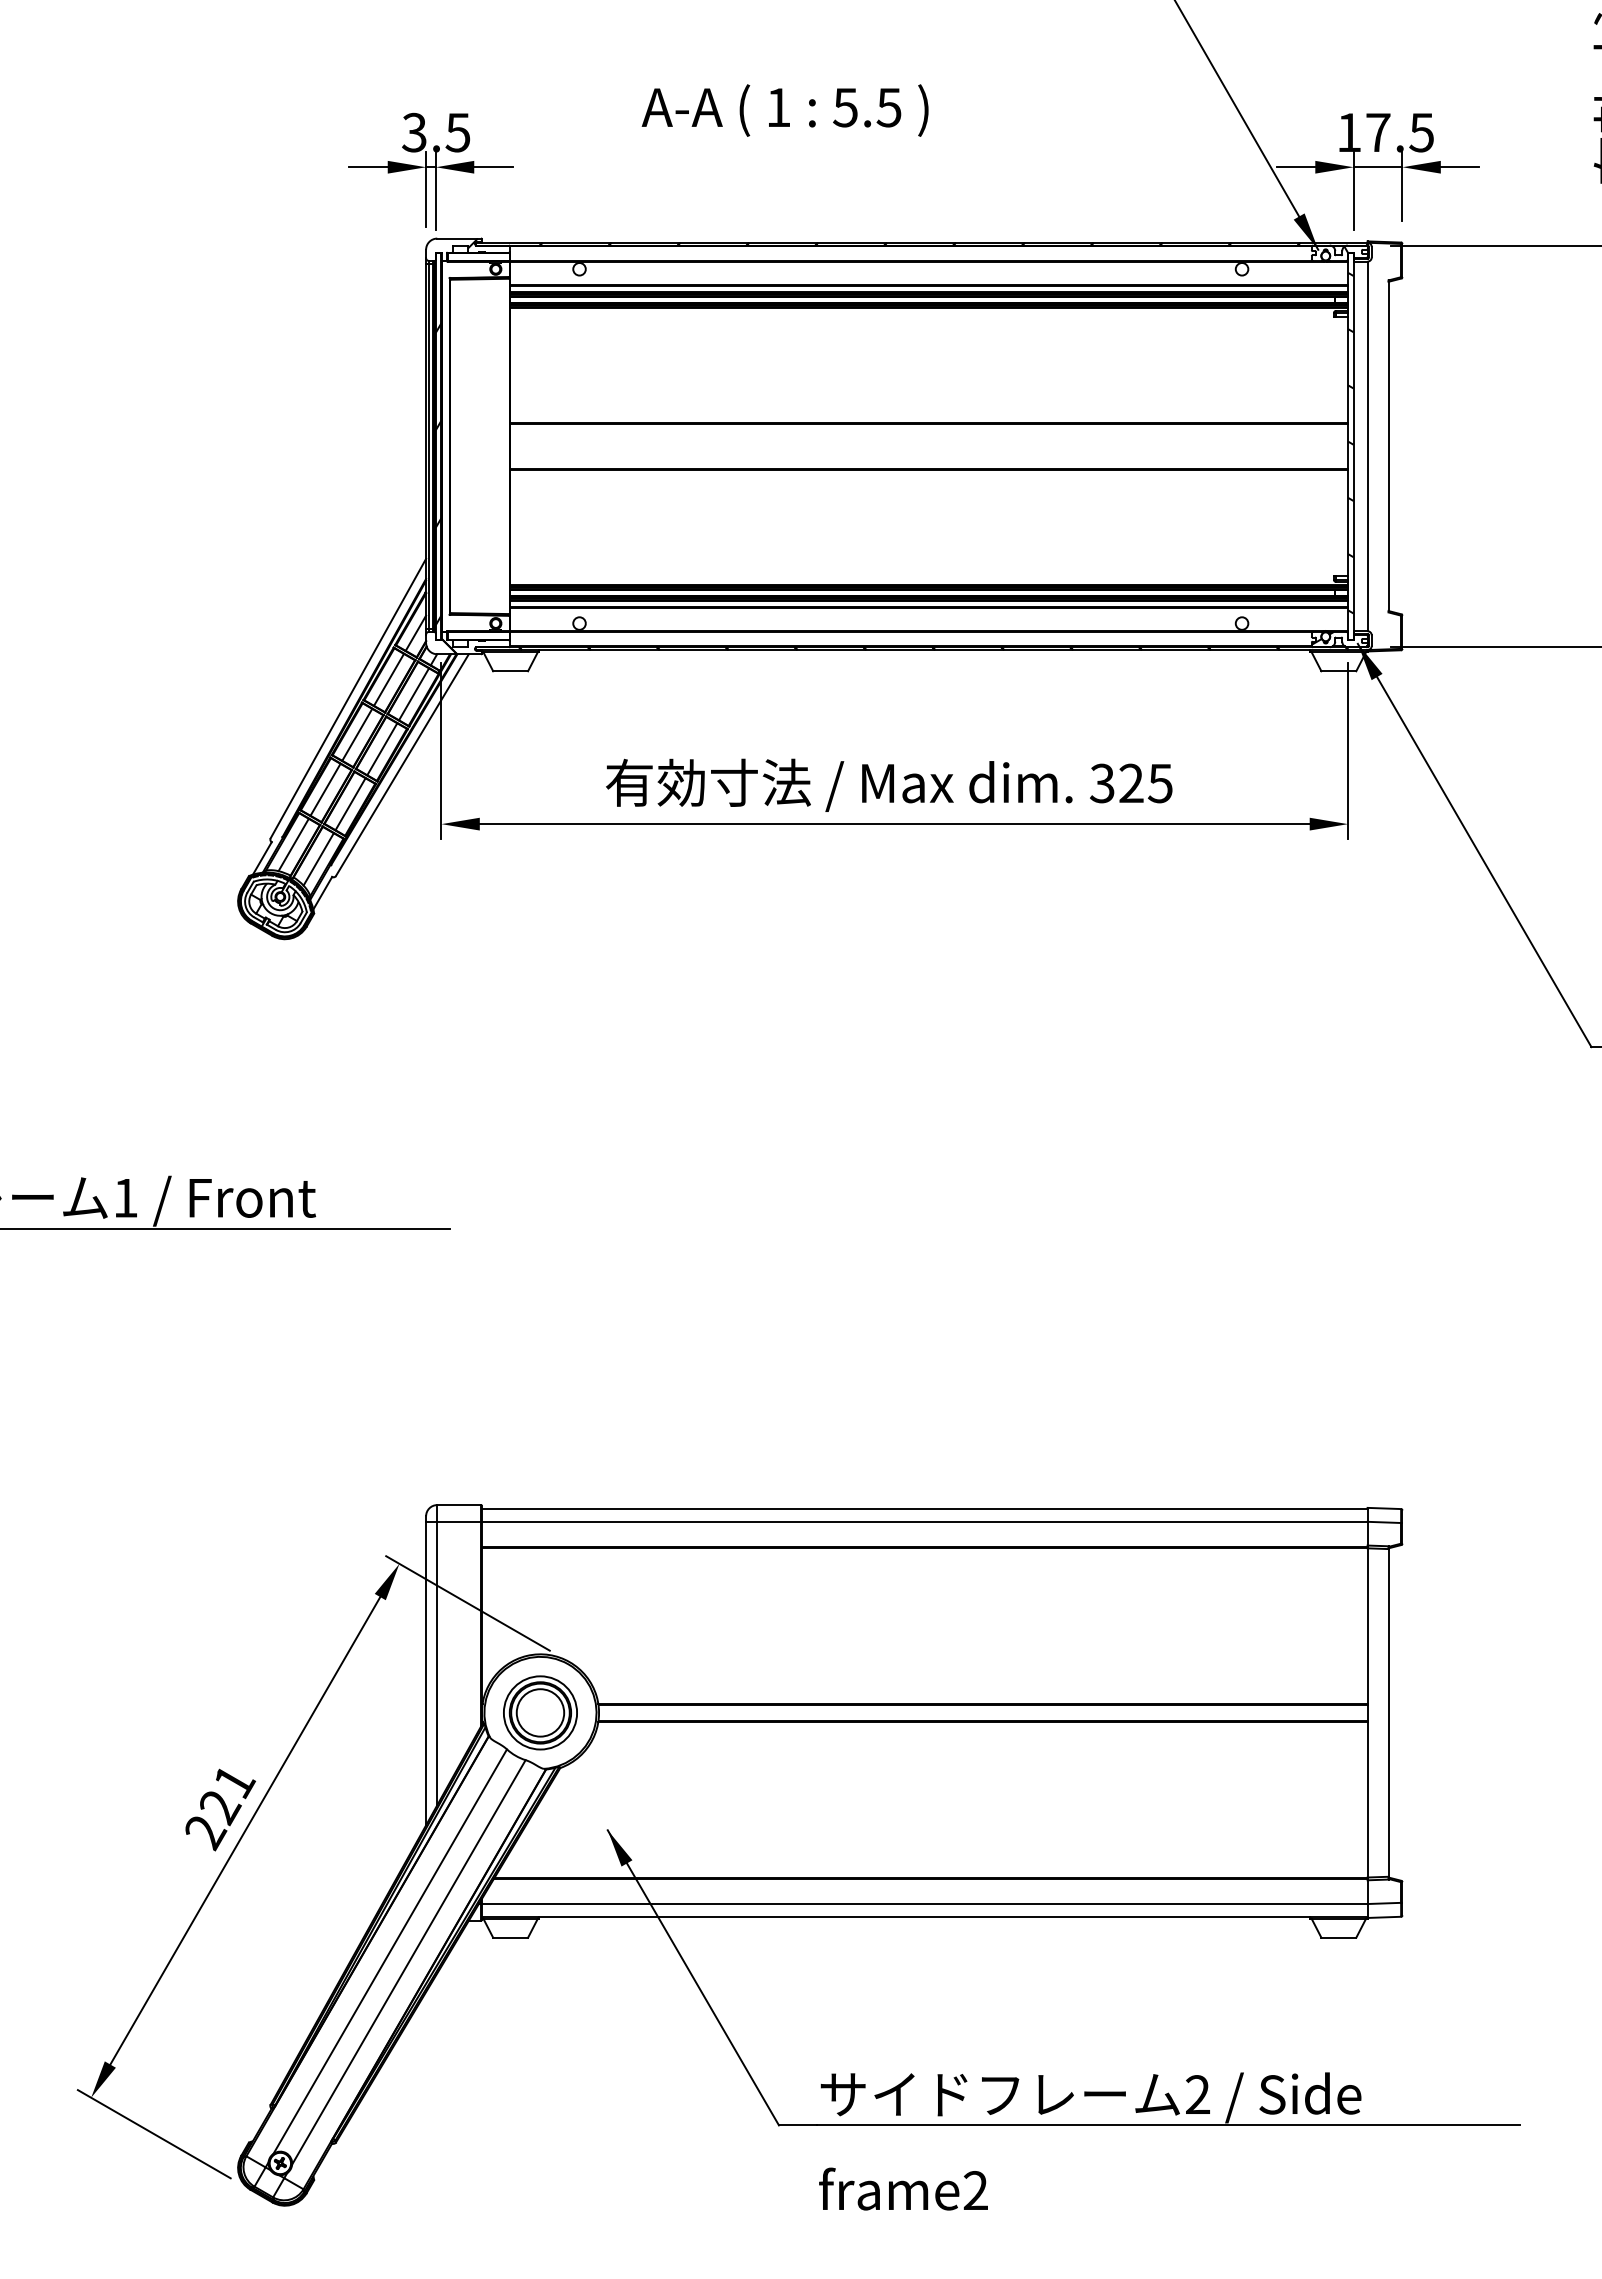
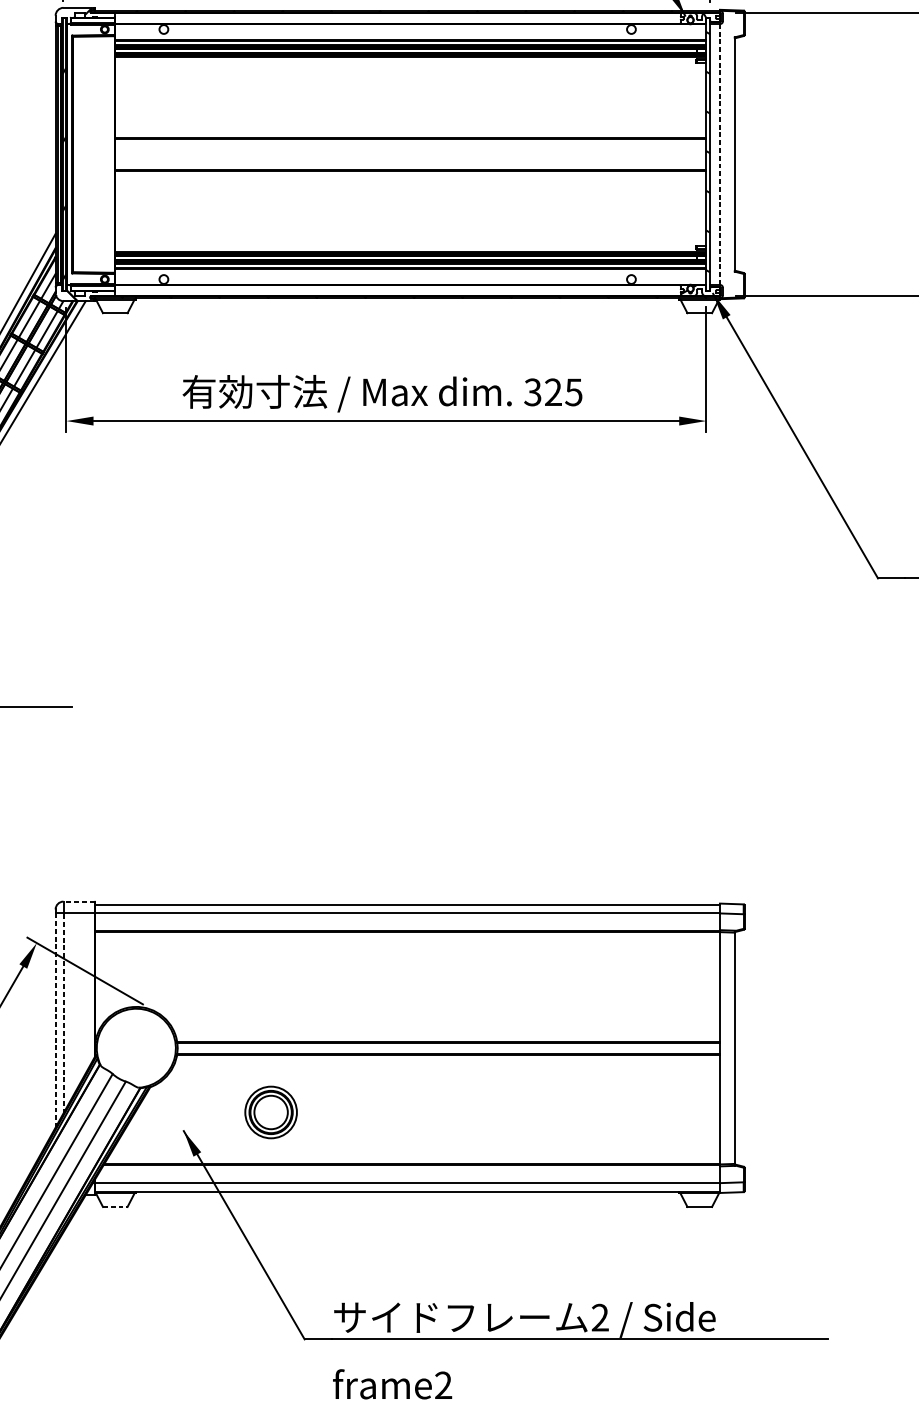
line: (1367, 446) -> (719, 154), solid -> dashed
line: (459, 1505) -> (79, 901), solid -> dashed
line: (437, 1663) -> (63, 1013), solid -> dashed
line: (426, 1673) -> (55, 1020), solid -> dashed
part: (540, 1712) -> (271, 1112), moved
line: (511, 1937) -> (115, 1206), solid -> dashed

